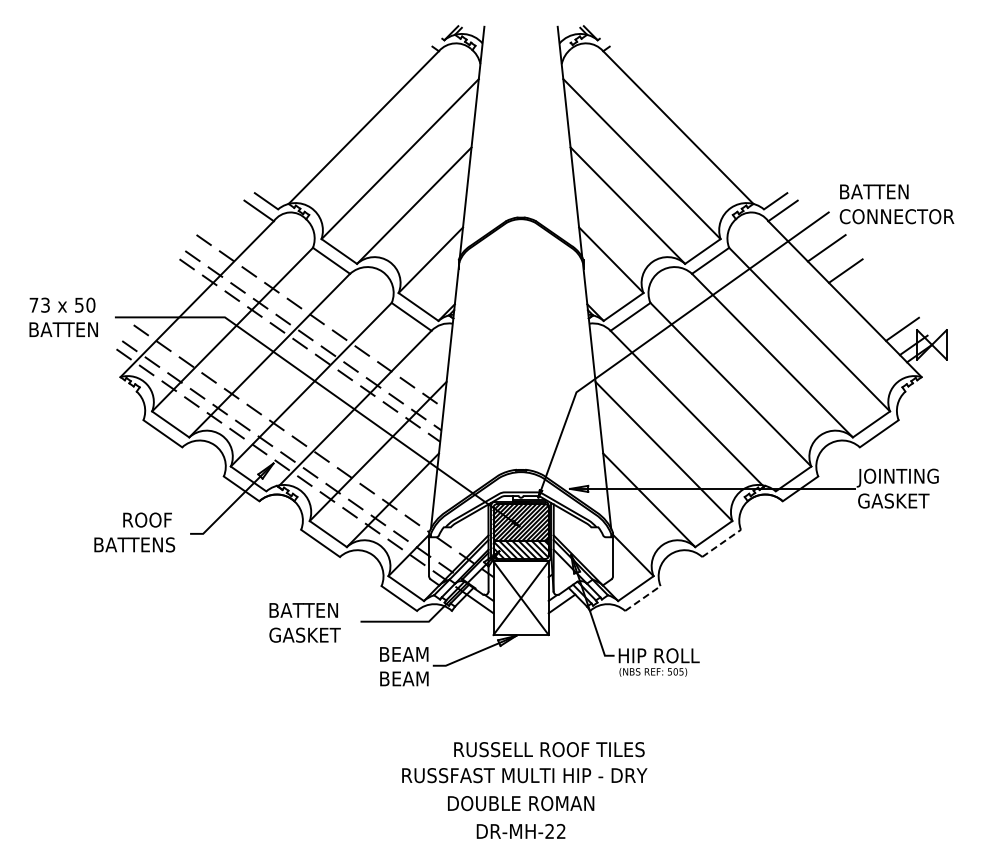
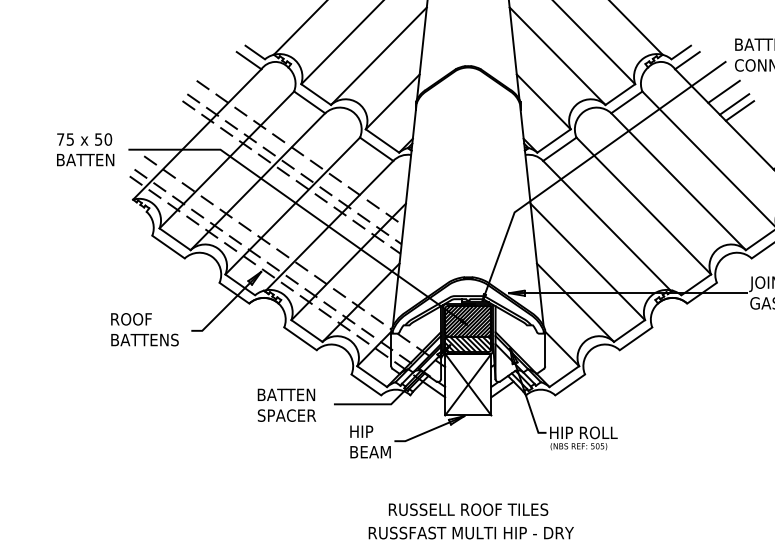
line: (838, 263) -> (733, 104), added
text: (45, 304) -> (70, 138), 73 -> 75
text: (147, 519) -> (131, 318), moved
line: (721, 543) -> (635, 338), dashed -> solid
line: (642, 598) -> (569, 384), dashed -> solid
text: (304, 634) -> (287, 415), GASKET -> SPACER
text: (404, 654) -> (370, 431), BEAM -> HIP
text: (549, 749) -> (468, 509), moved

